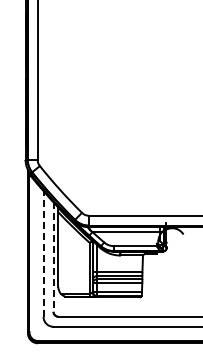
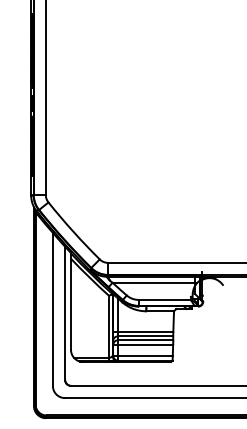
line: (43, 254) -> (52, 310), dashed -> solid
line: (53, 257) -> (65, 313), dashed -> solid

